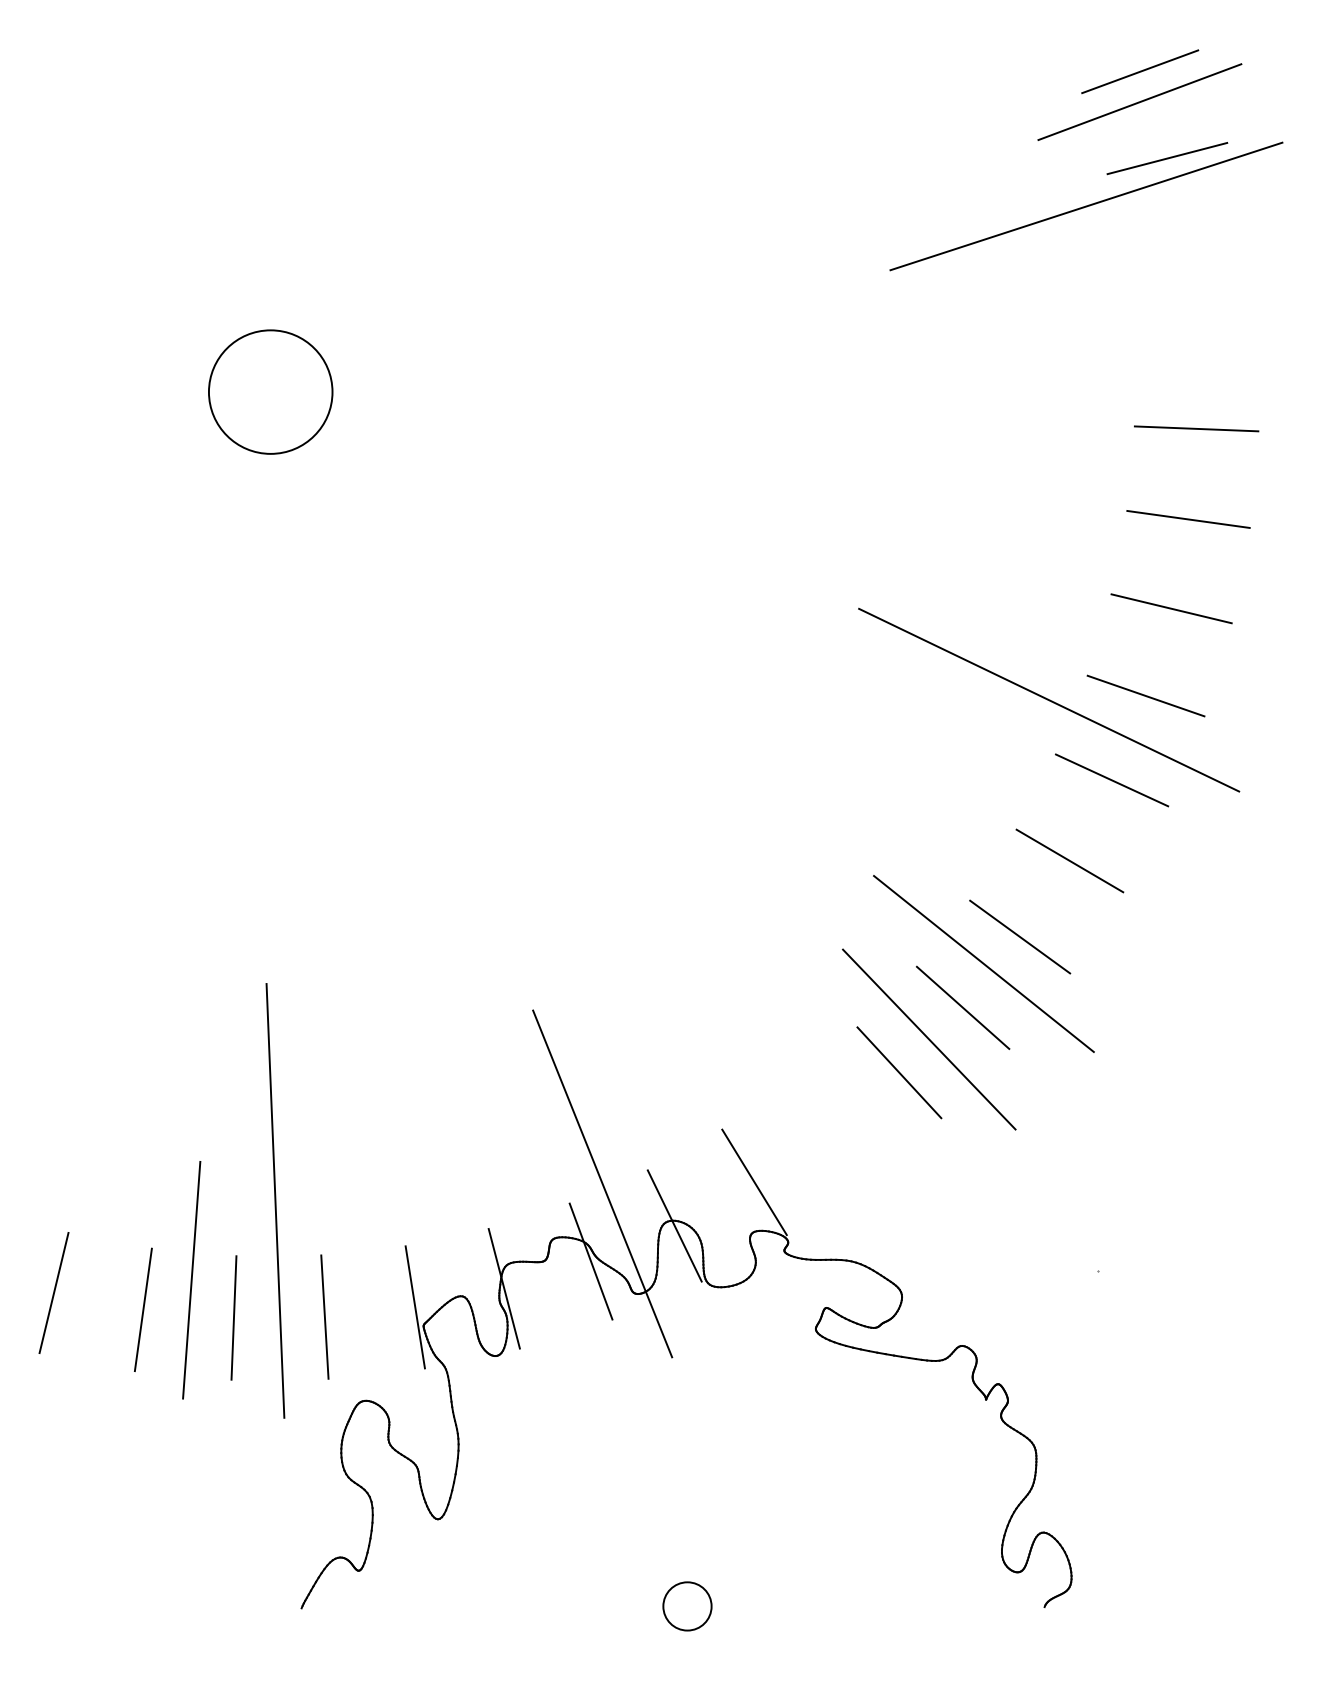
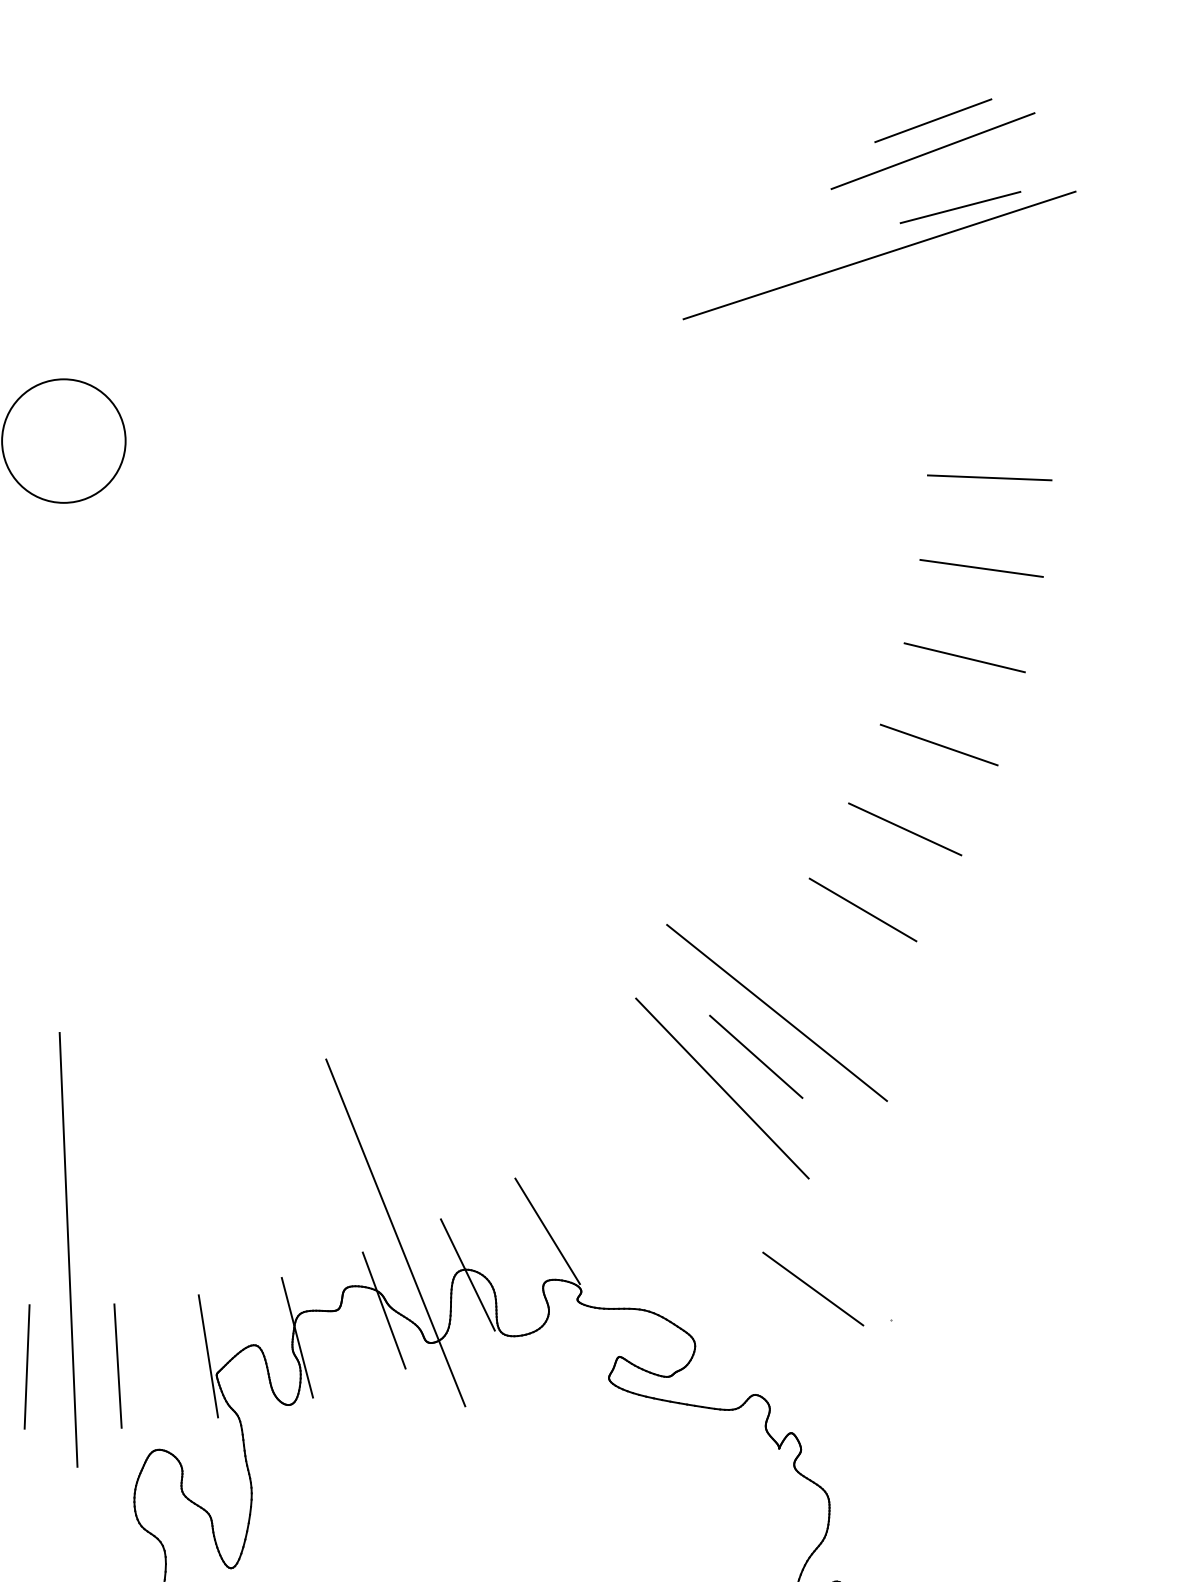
line: (1049, 699) -> (842, 748), removed
line: (1020, 936) -> (813, 1288), moved
line: (899, 1072) -> (692, 1121), removed

